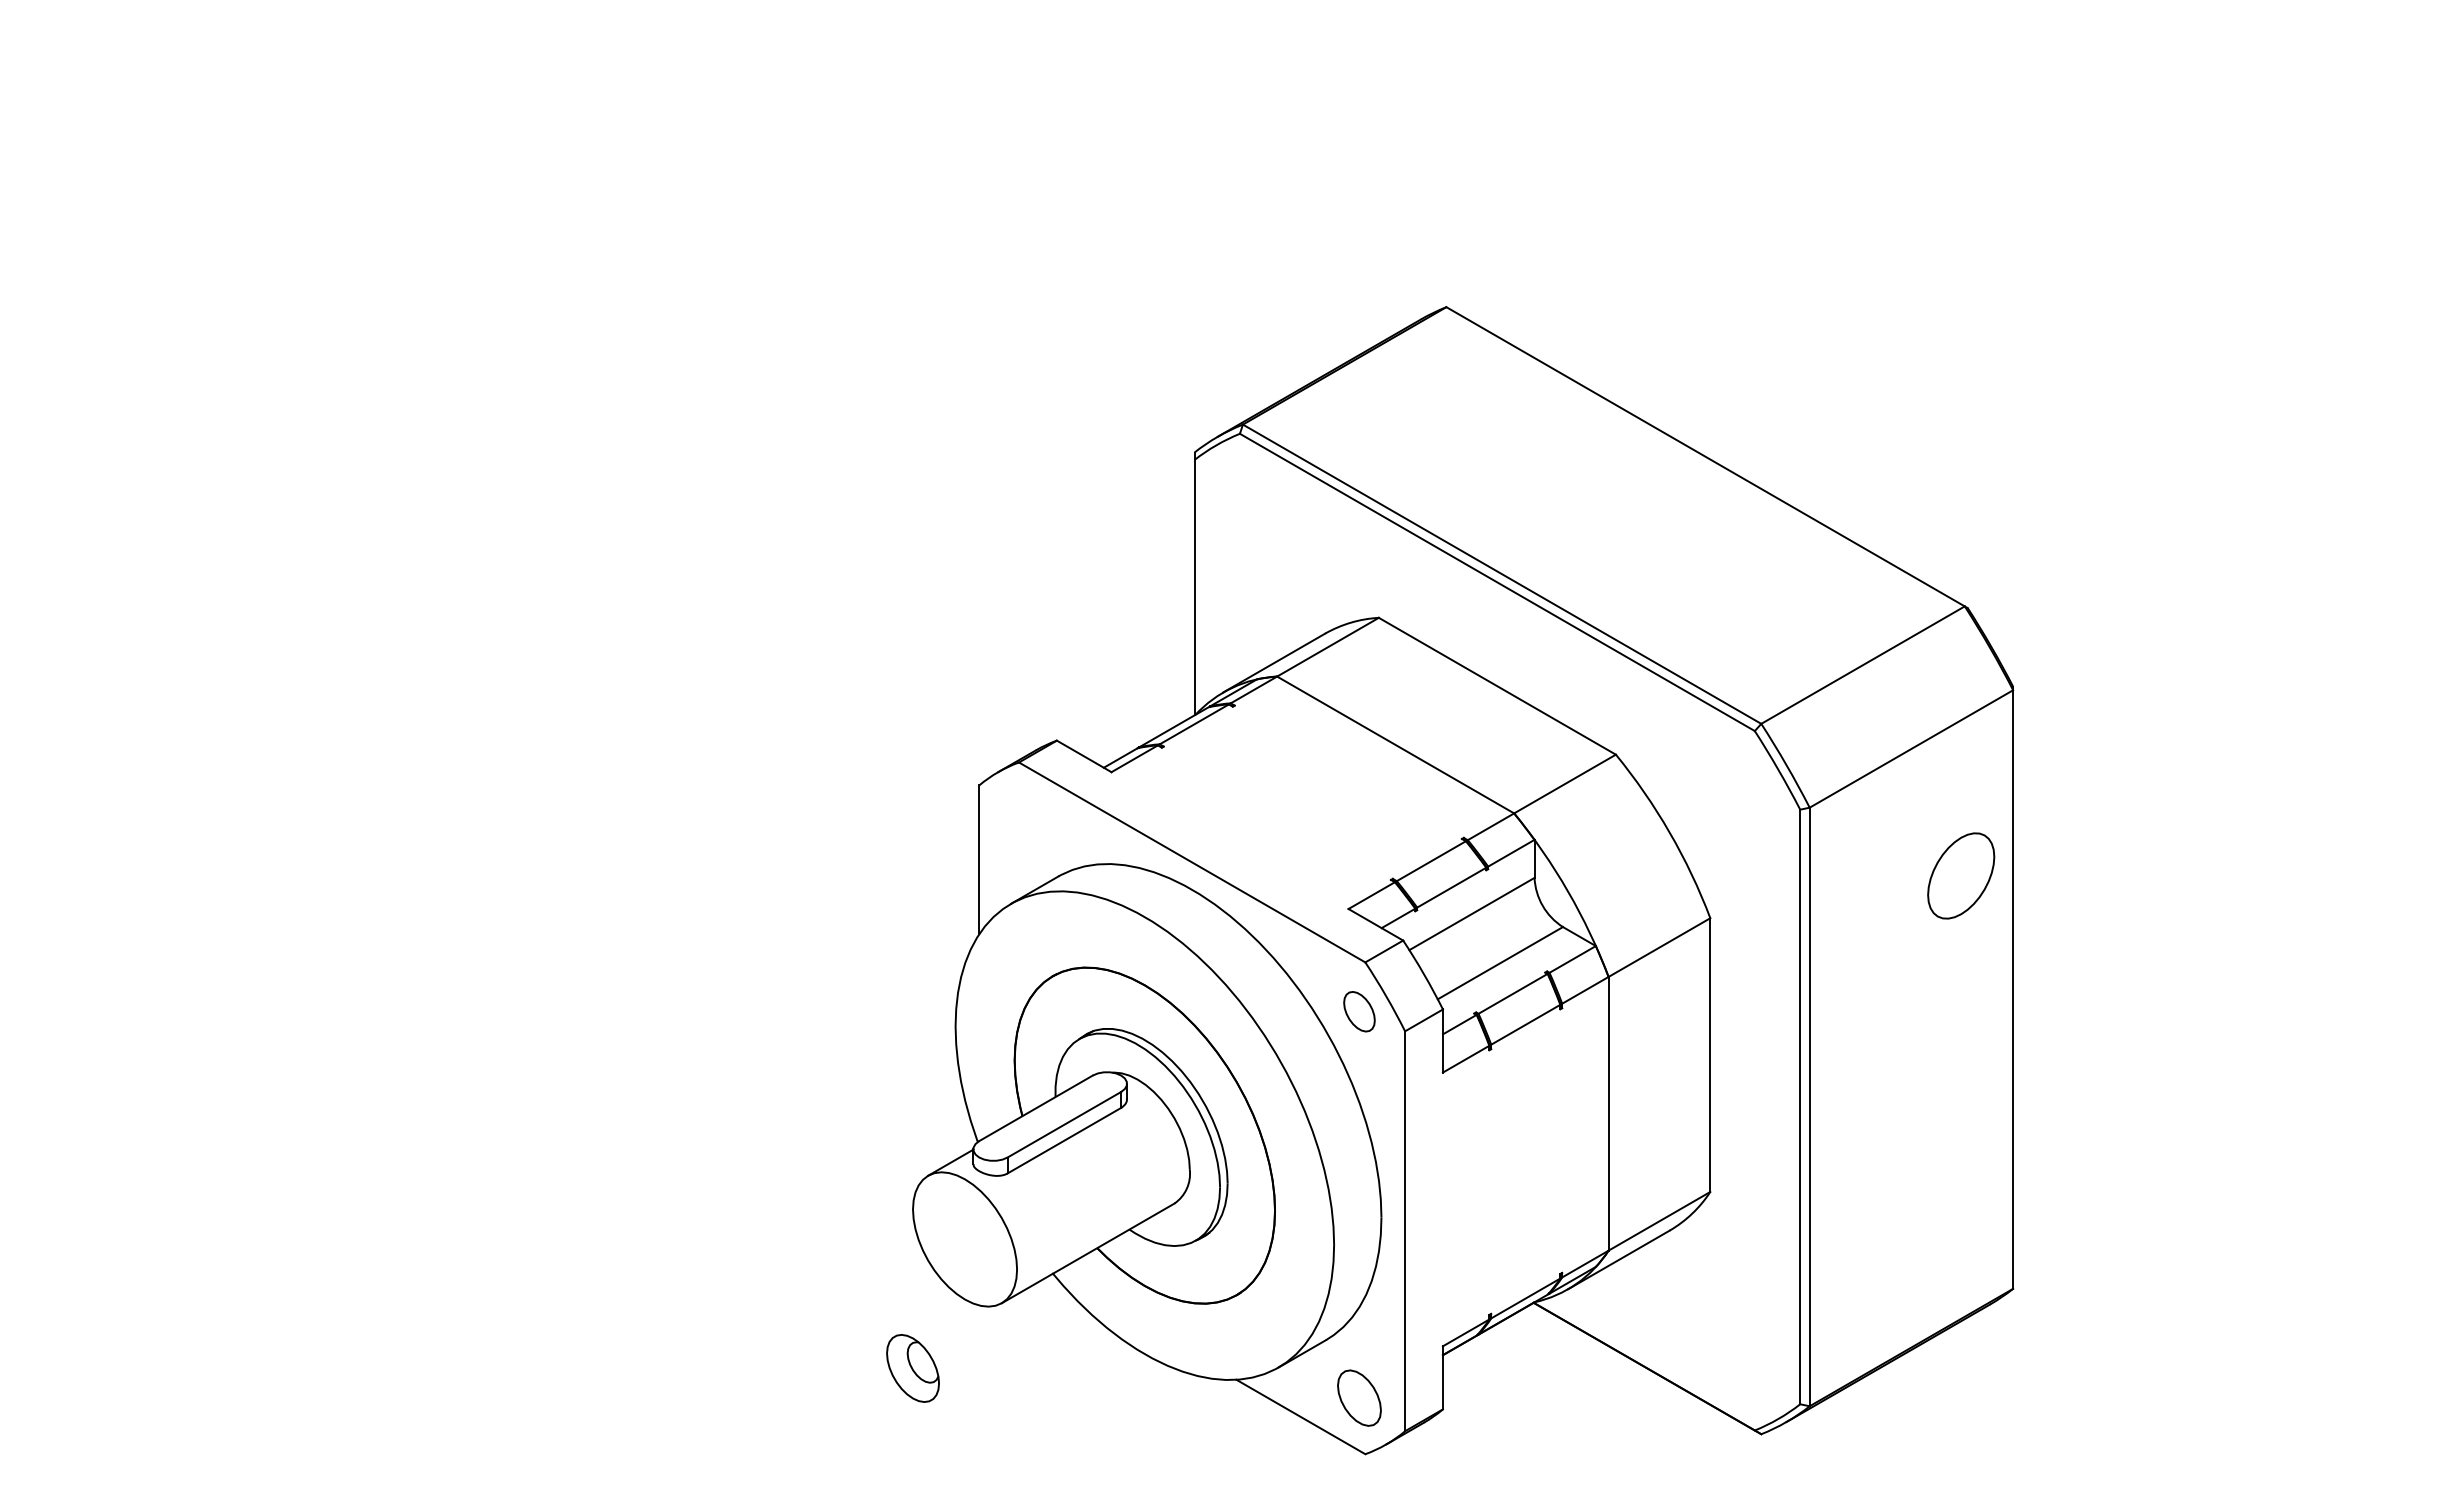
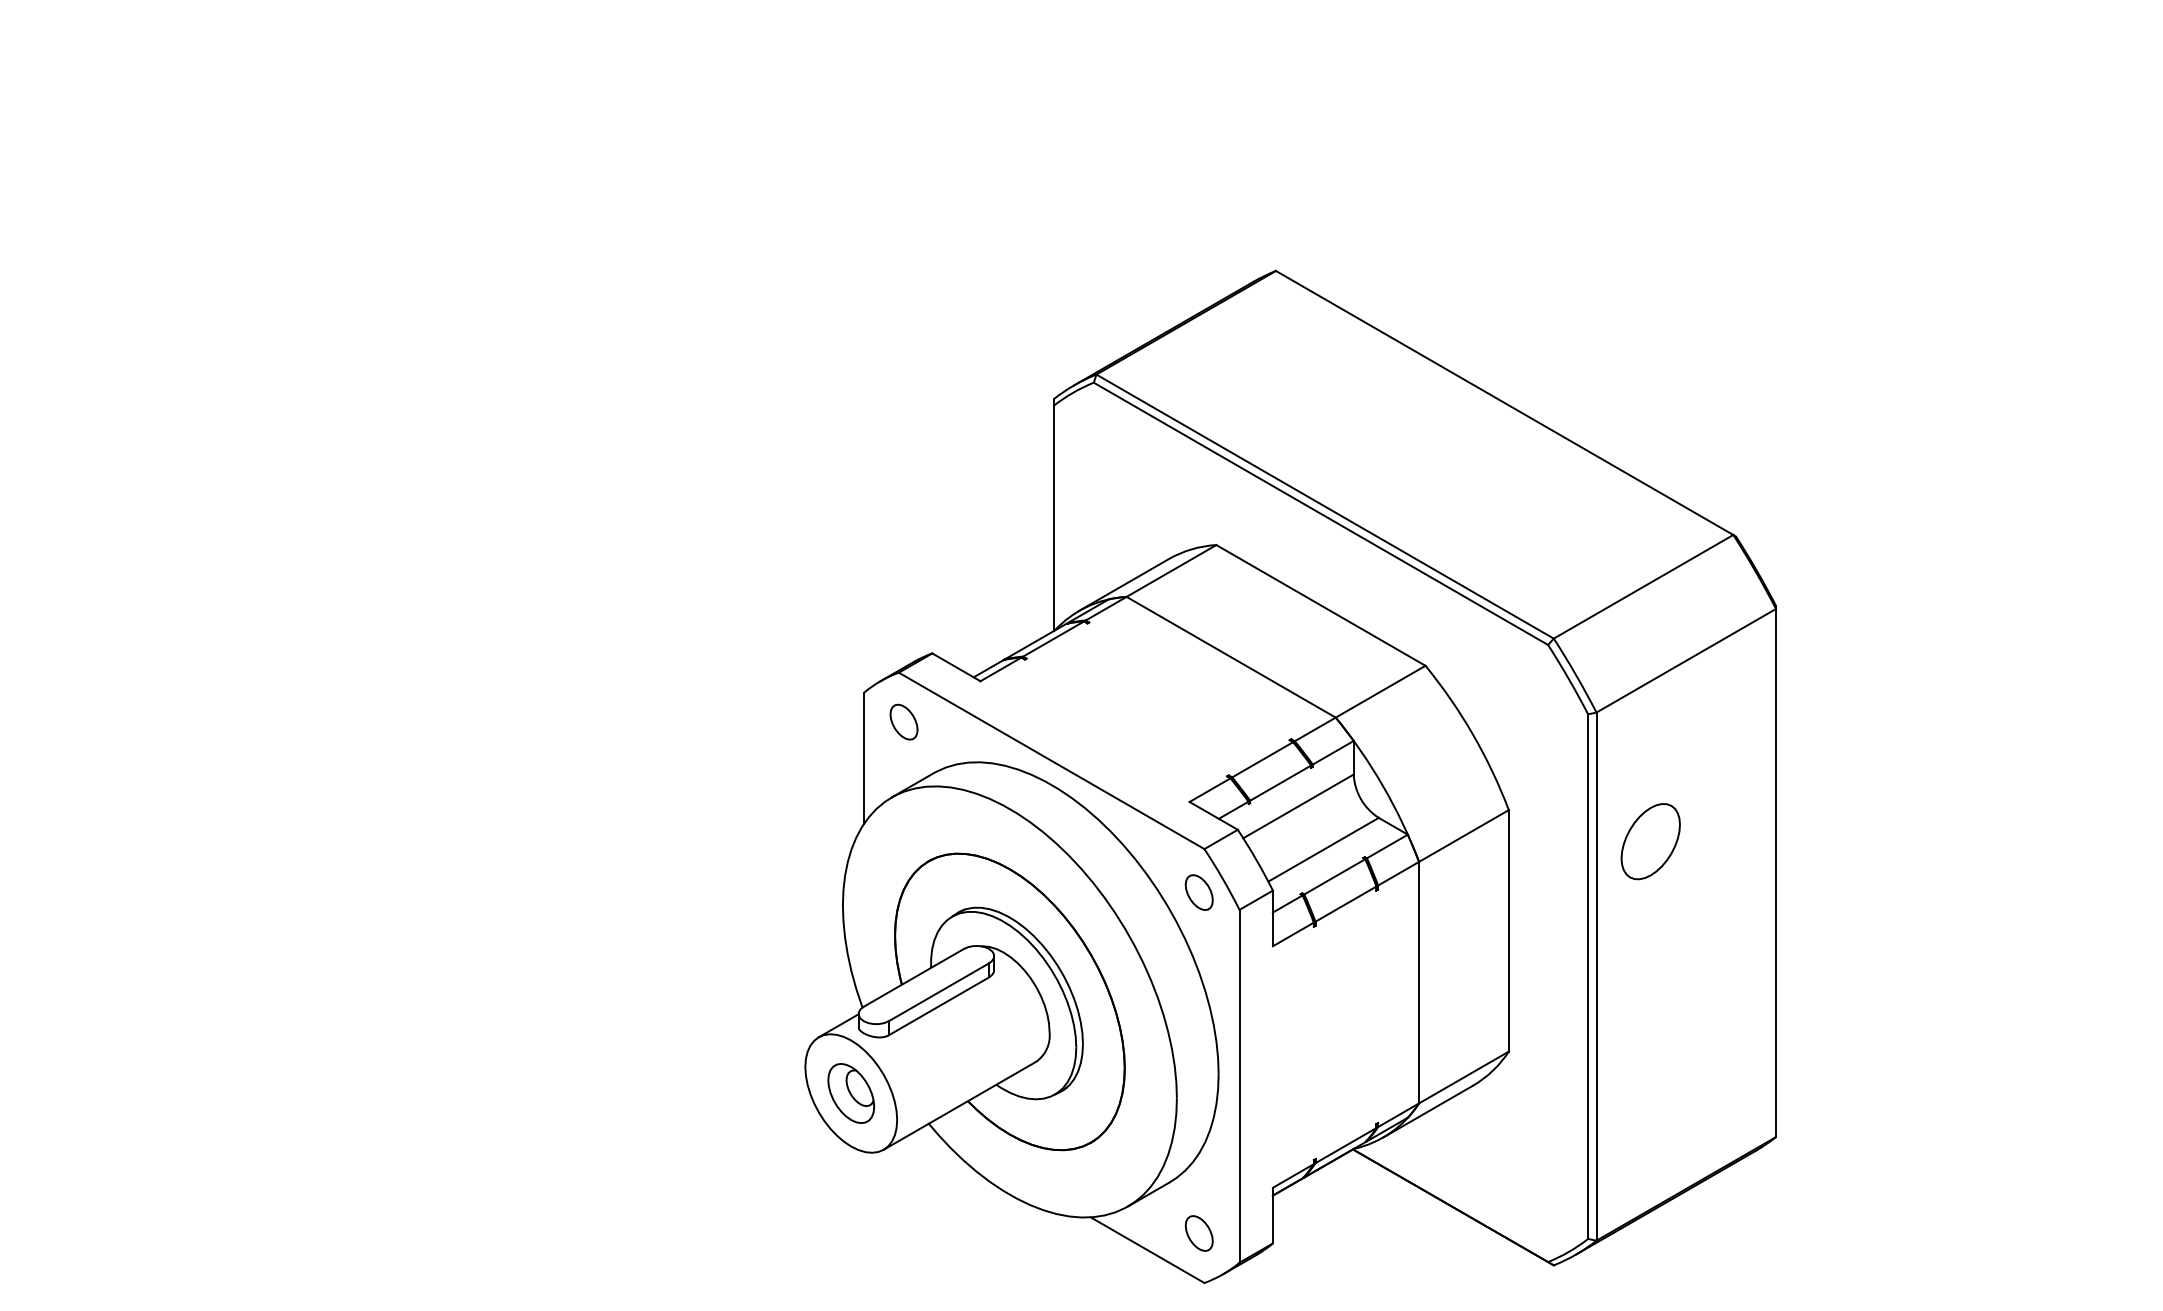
part: (1024, 818) -> (903, 722), added
part: (1961, 875) -> (1651, 841), moved
part: (912, 1368) -> (850, 1093), moved
part: (1359, 1397) -> (1199, 1232), size x0.71

